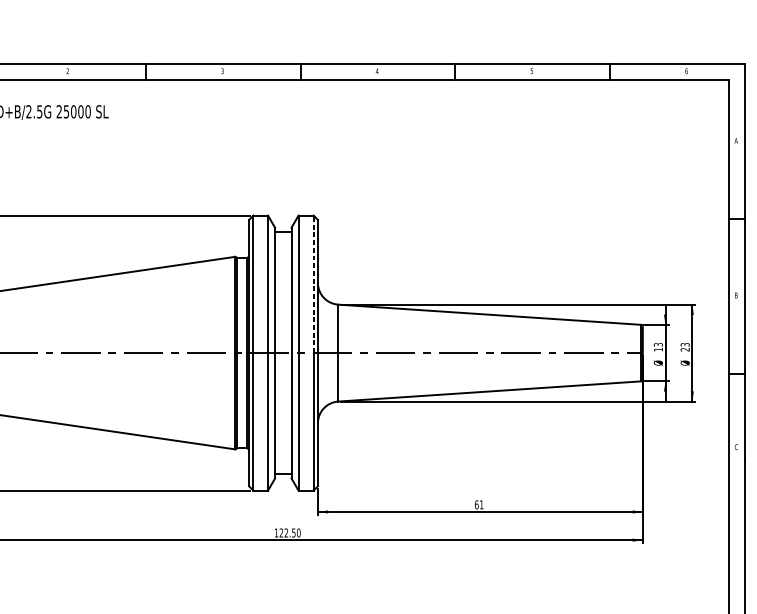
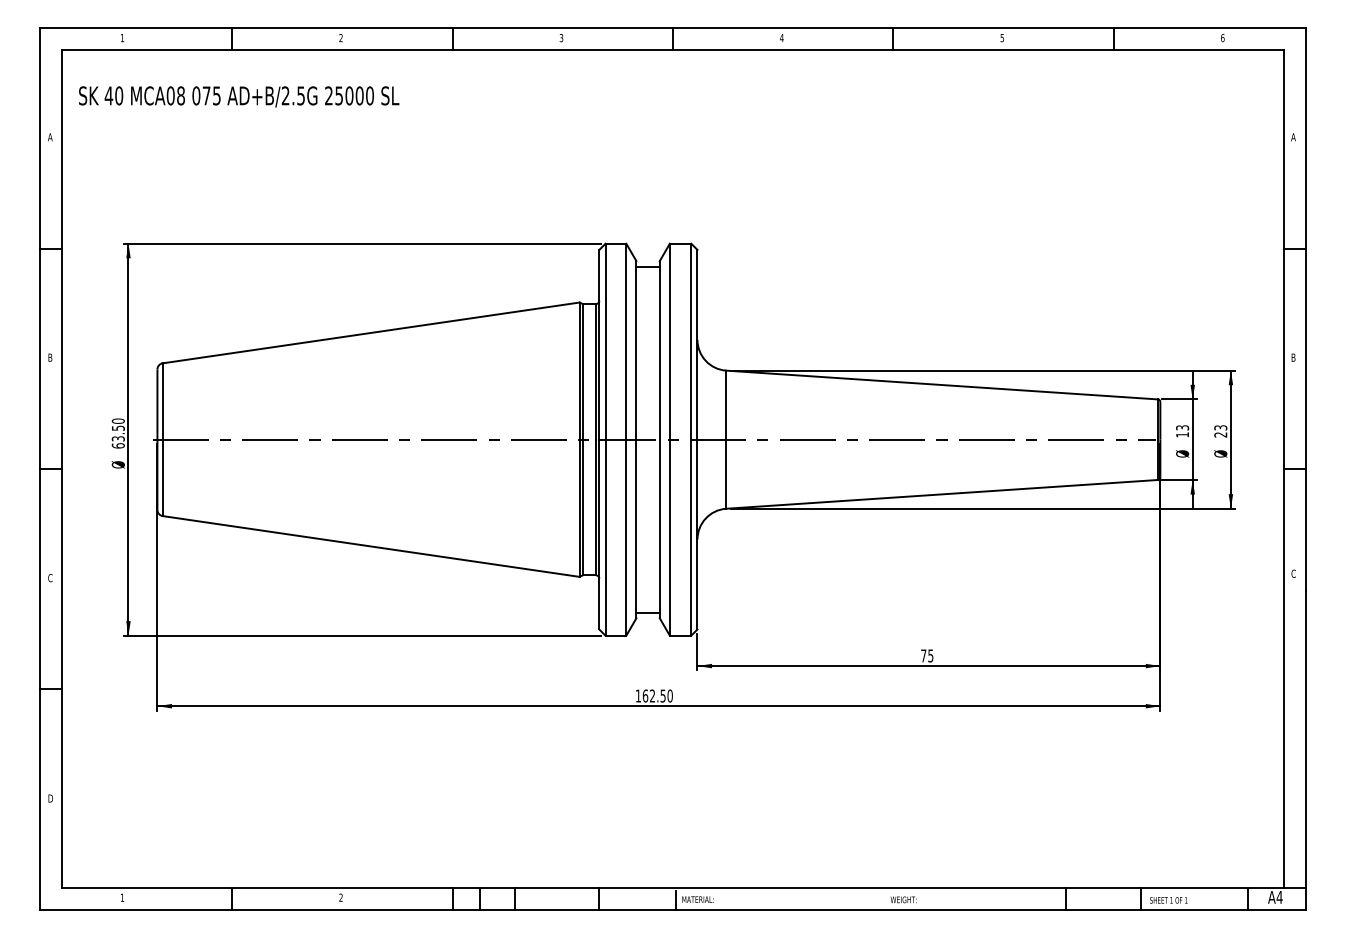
line: (313, 284) -> (691, 341), dashed -> solid
text: (479, 504) -> (927, 655), 61 -> 75
text: (281, 532) -> (645, 695), 122.50 -> 162.50

